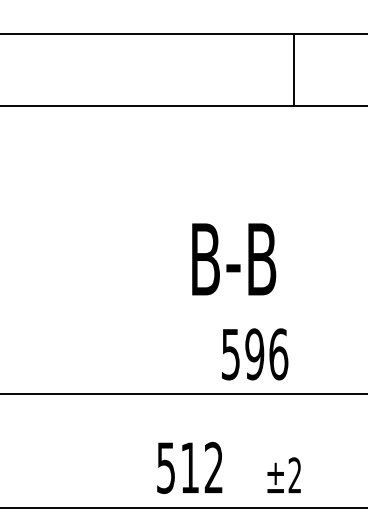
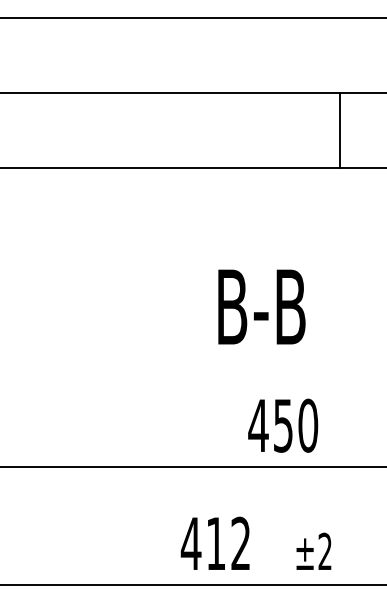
line: (294, 70) -> (340, 130), moved
text: (233, 258) -> (261, 306), moved
text: (254, 354) -> (283, 425), 596 -> 450
text: (165, 467) -> (190, 543), 512 -> 412

